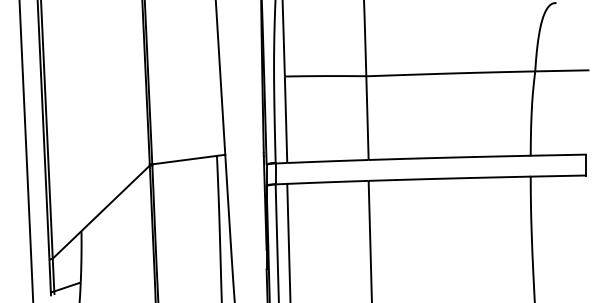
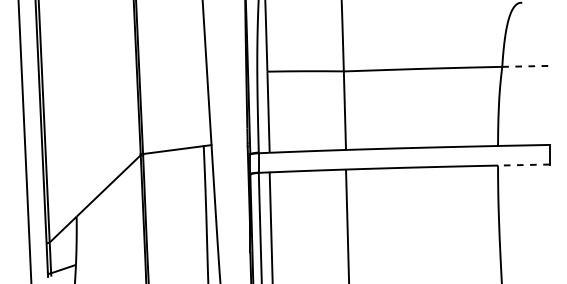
line: (561, 70) -> (526, 66), solid -> dashed
line: (558, 176) -> (524, 165), solid -> dashed

